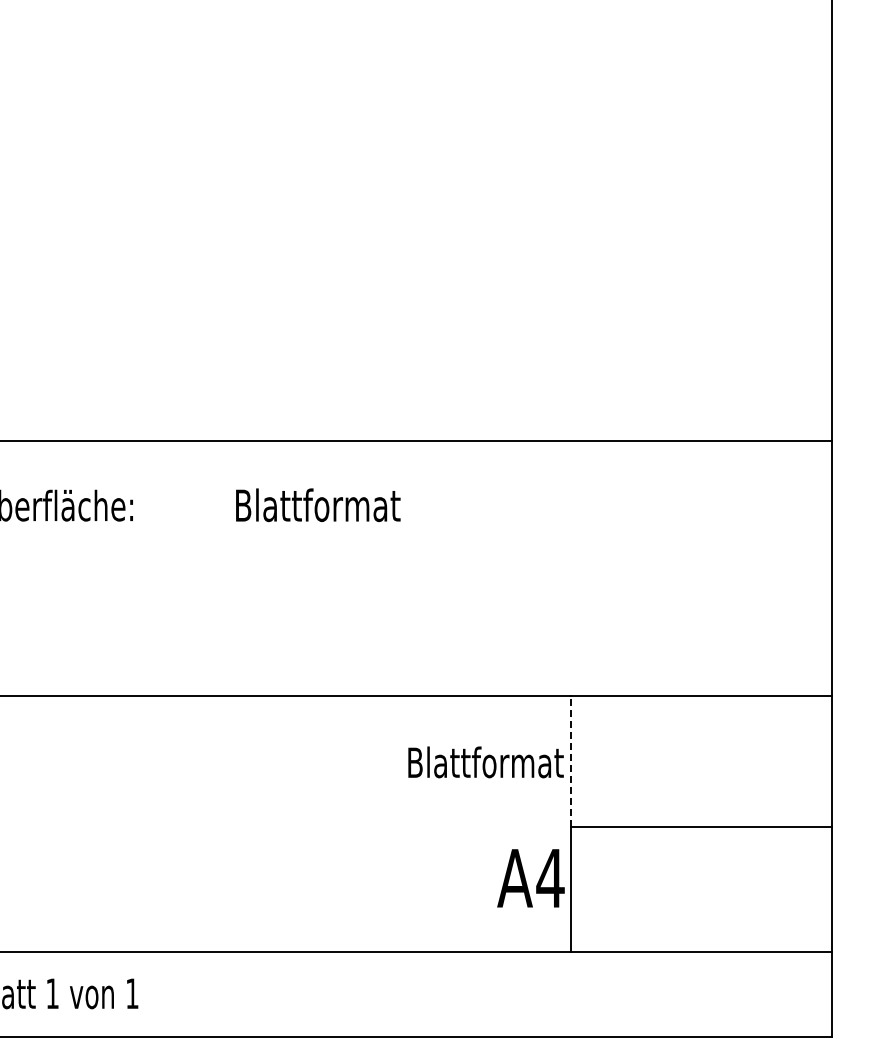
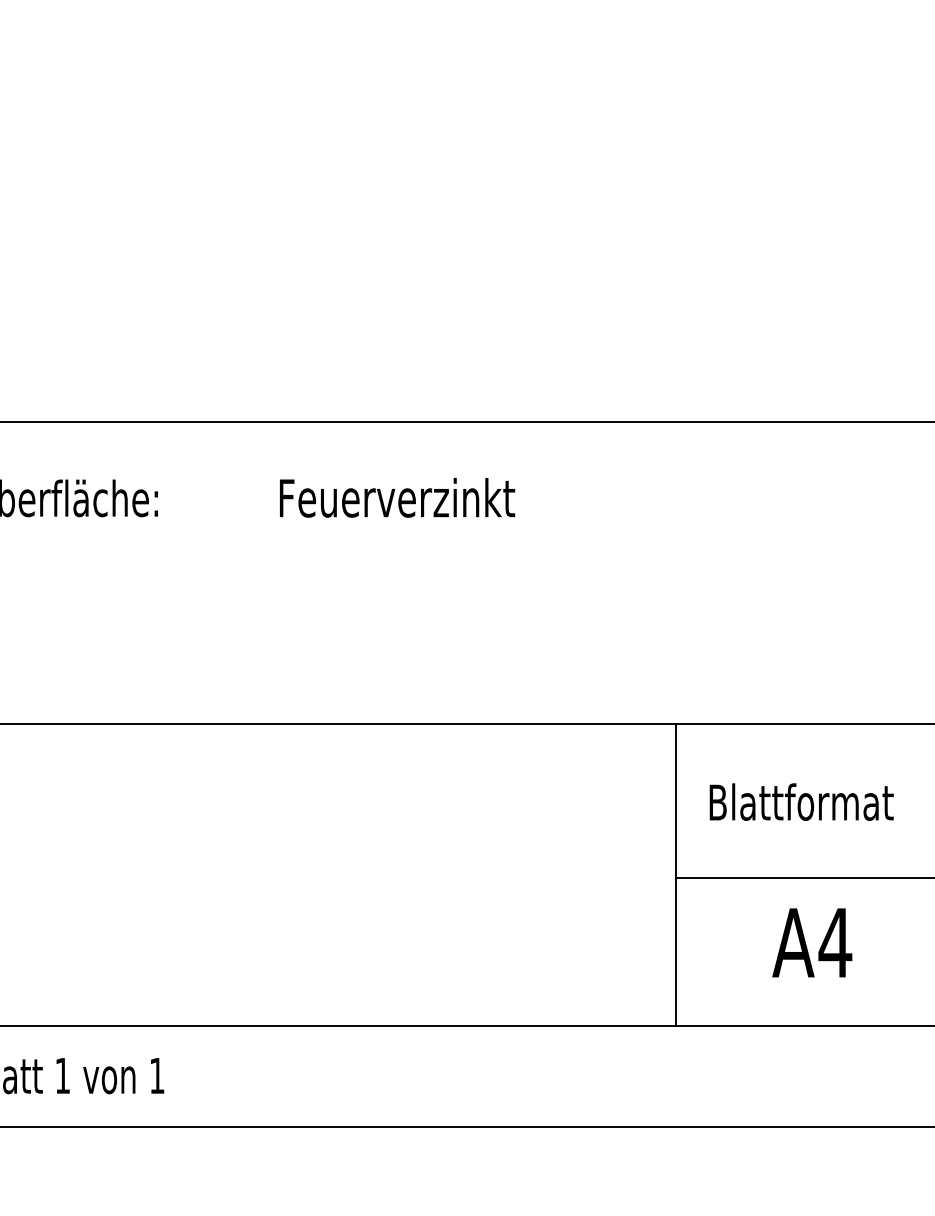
text: (336, 505) -> (398, 498), Blattformat -> Feuerverzinkt
line: (571, 760) -> (676, 799), dashed -> solid
text: (485, 762) -> (801, 802), moved
text: (530, 878) -> (811, 943), moved

